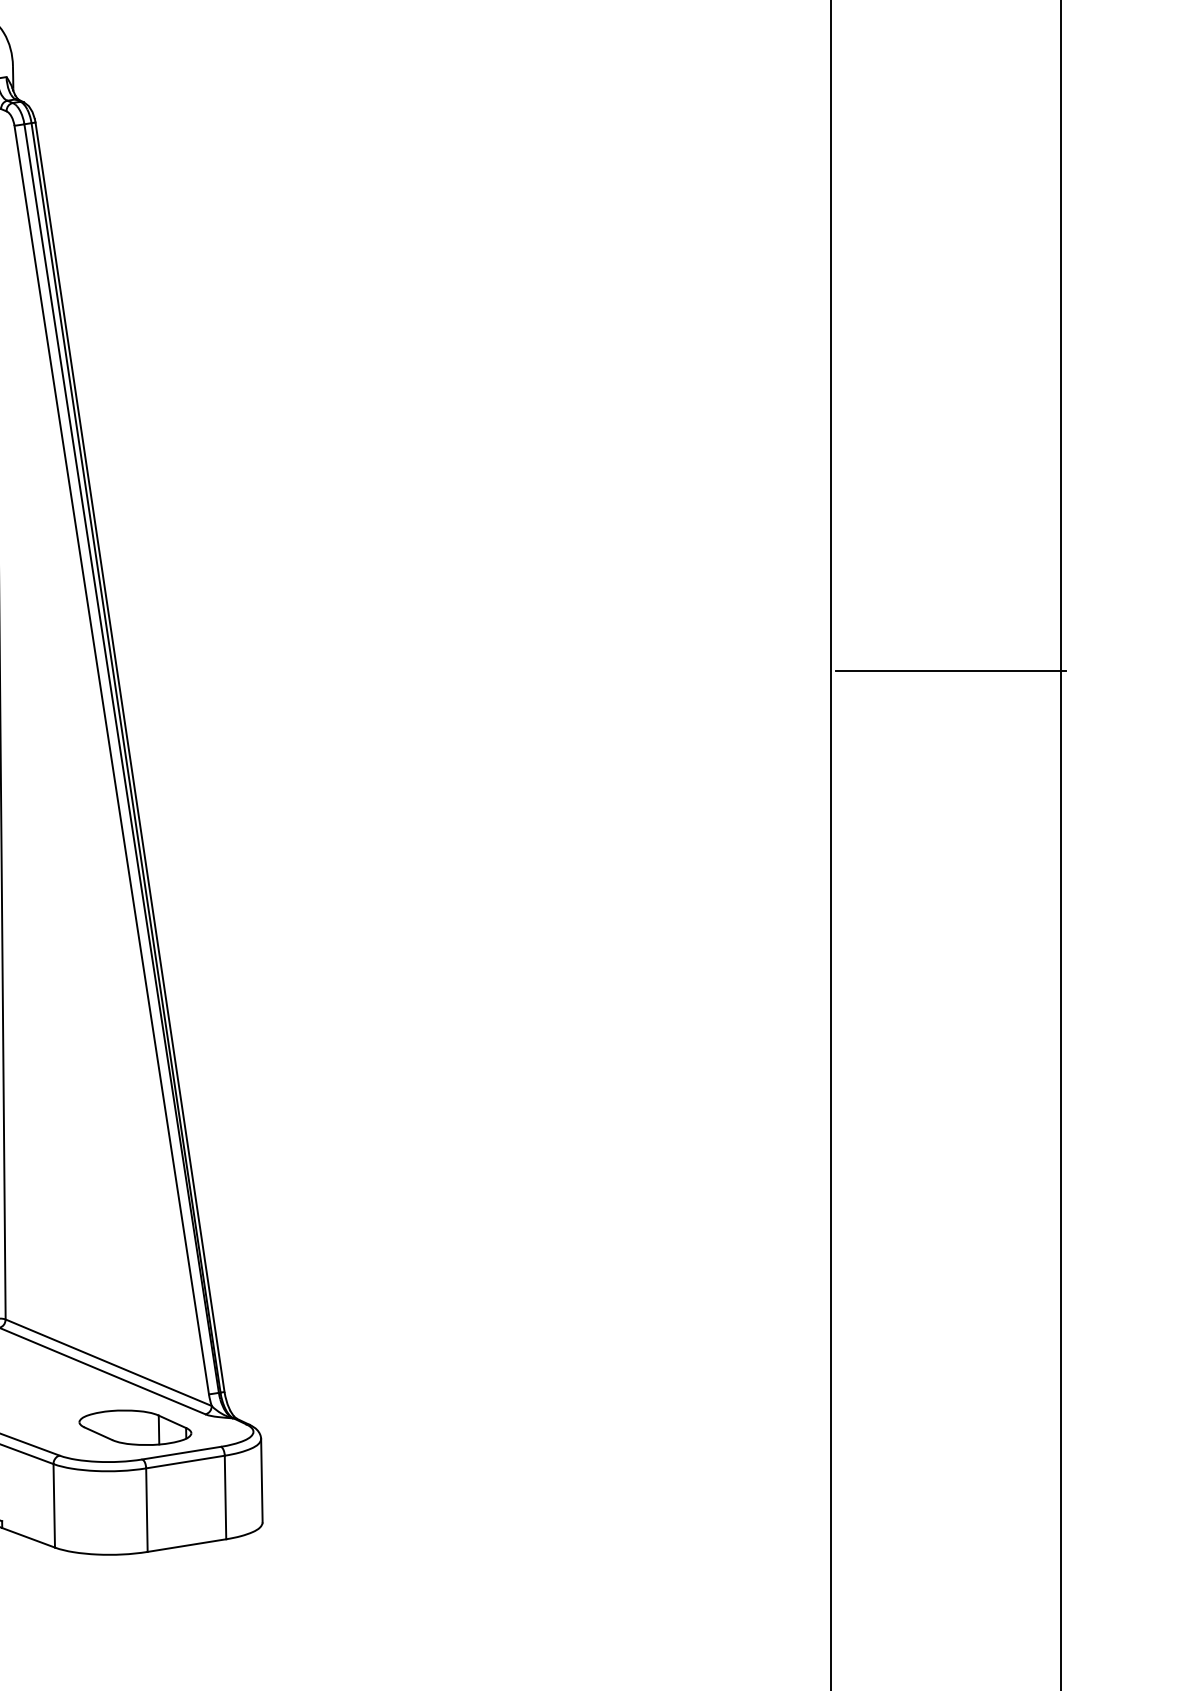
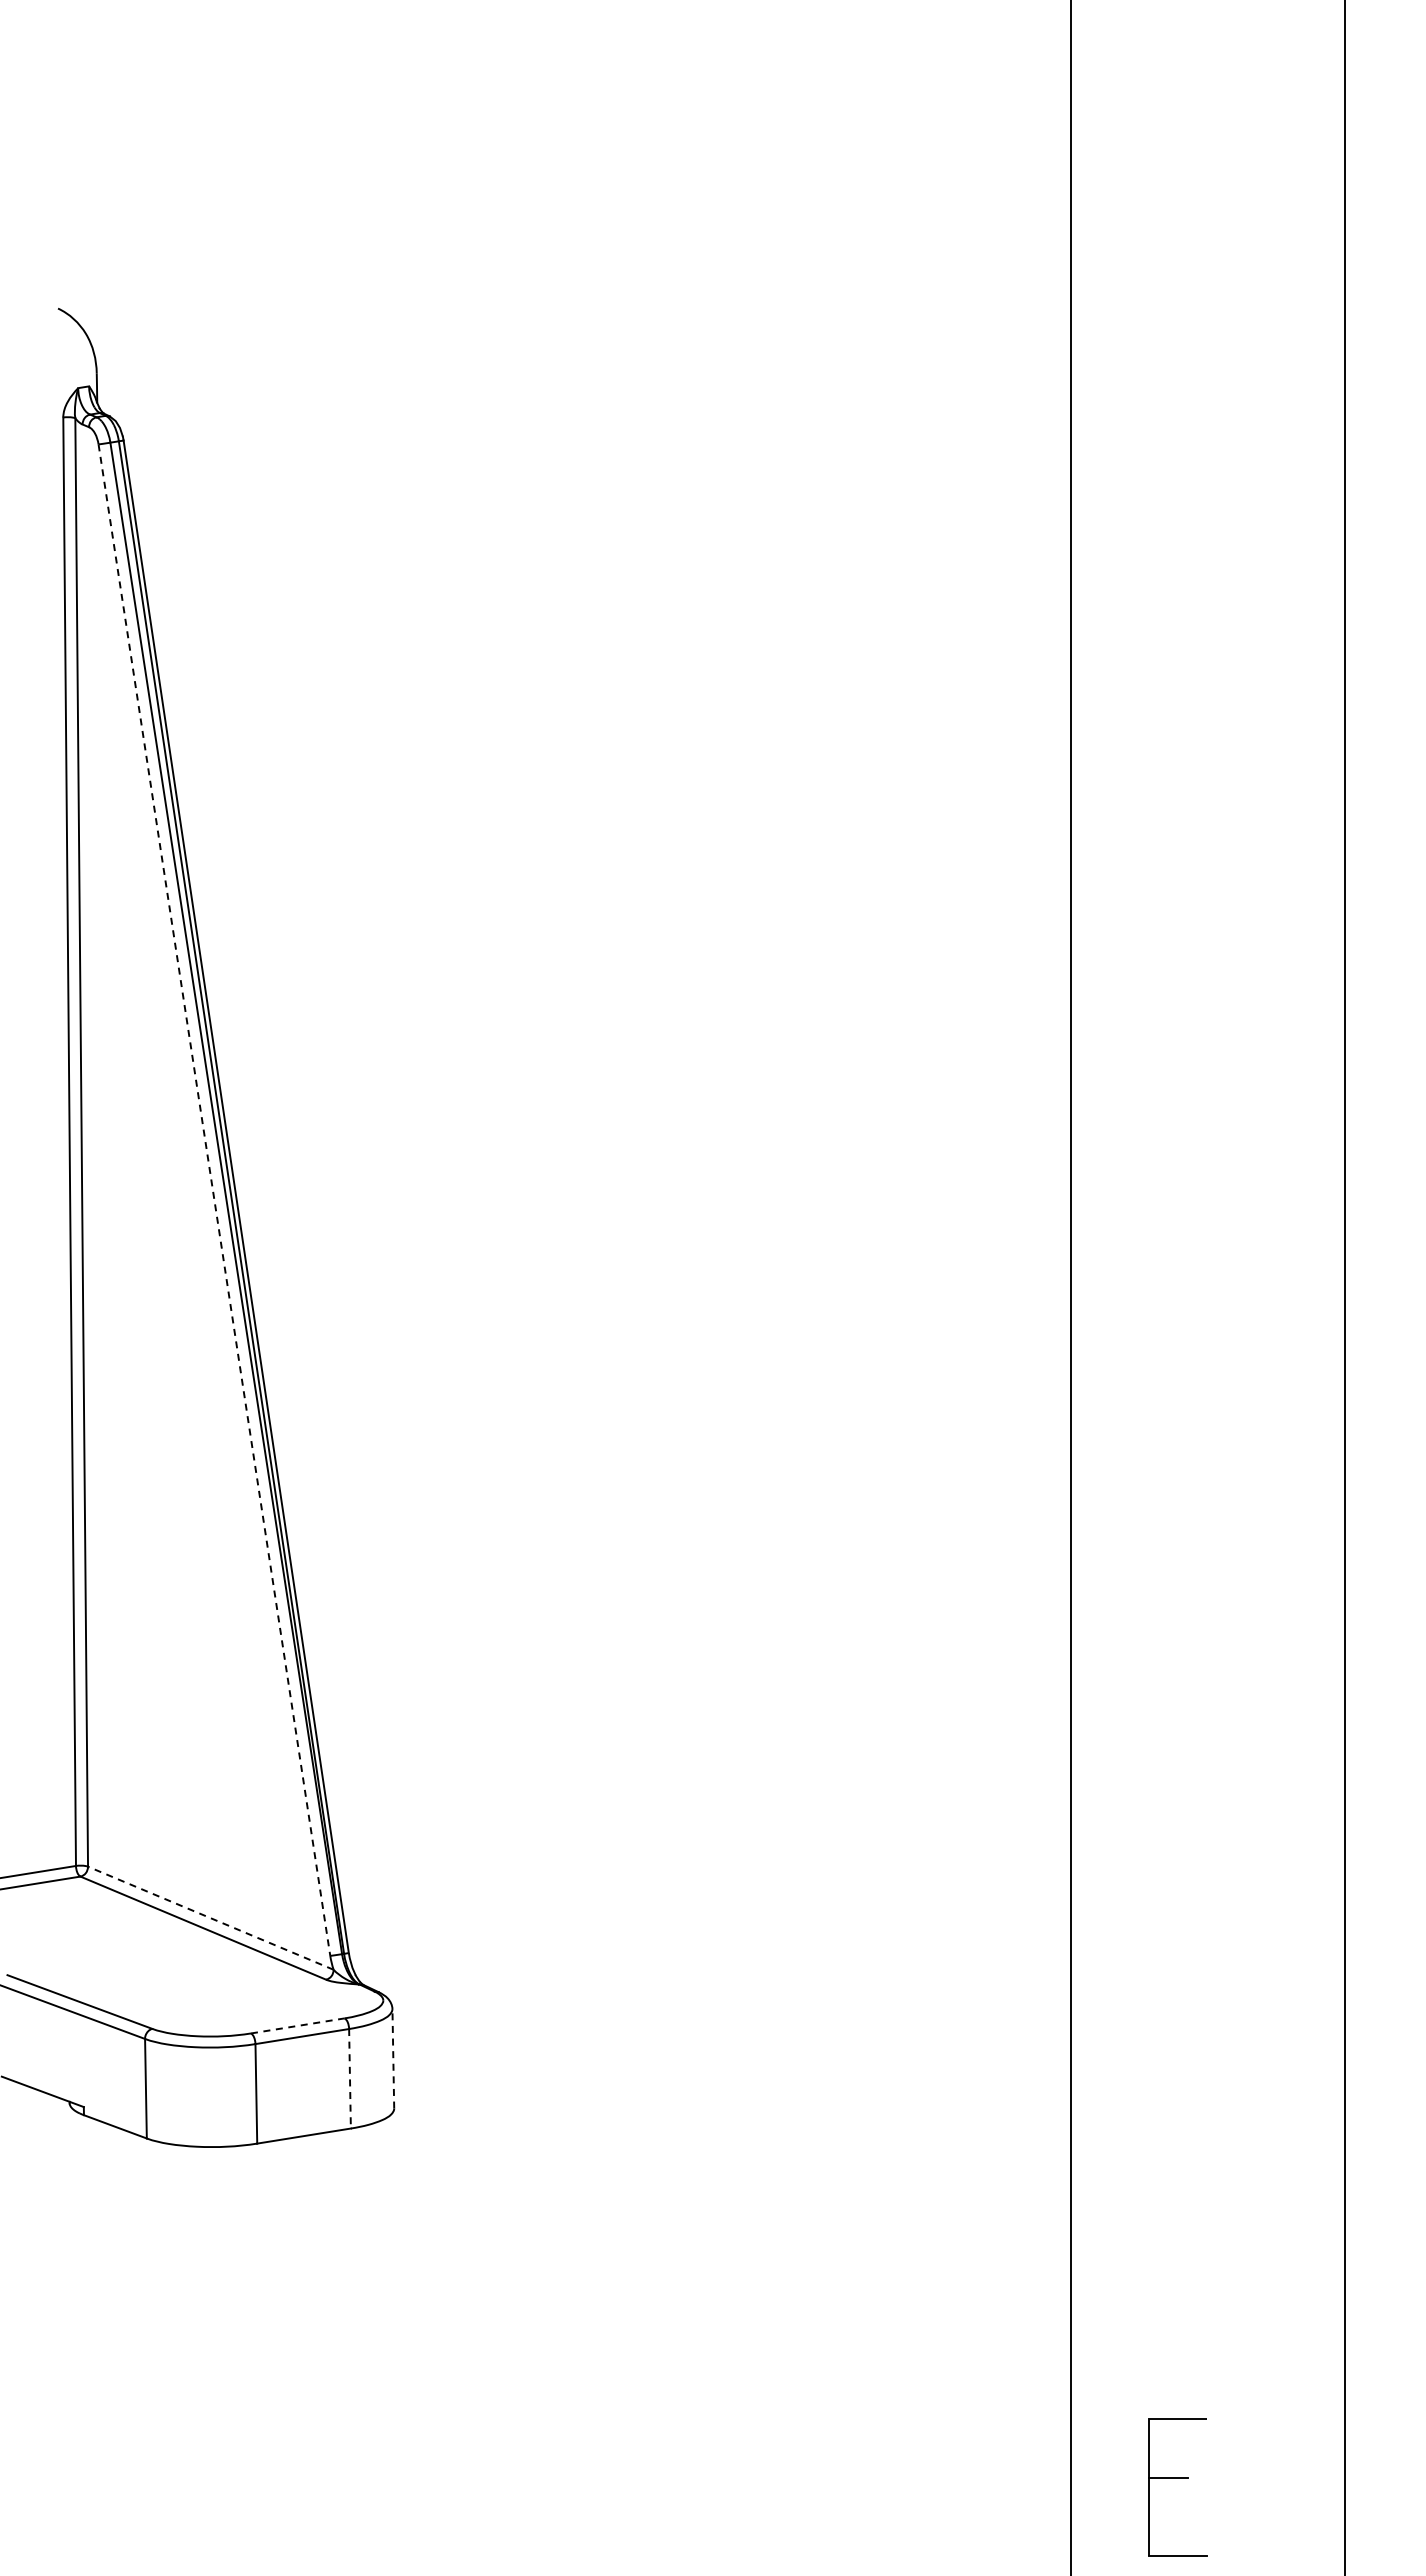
line: (951, 670) -> (1214, 1093), removed
line: (111, 760) -> (214, 1200), solid -> dashed
line: (108, 1362) -> (210, 1918), solid -> dashed
part: (135, 1427) -> (242, 1995), removed
line: (182, 1452) -> (298, 2025), solid -> dashed
line: (262, 1480) -> (393, 2058), solid -> dashed
line: (225, 1497) -> (350, 2078), solid -> dashed

